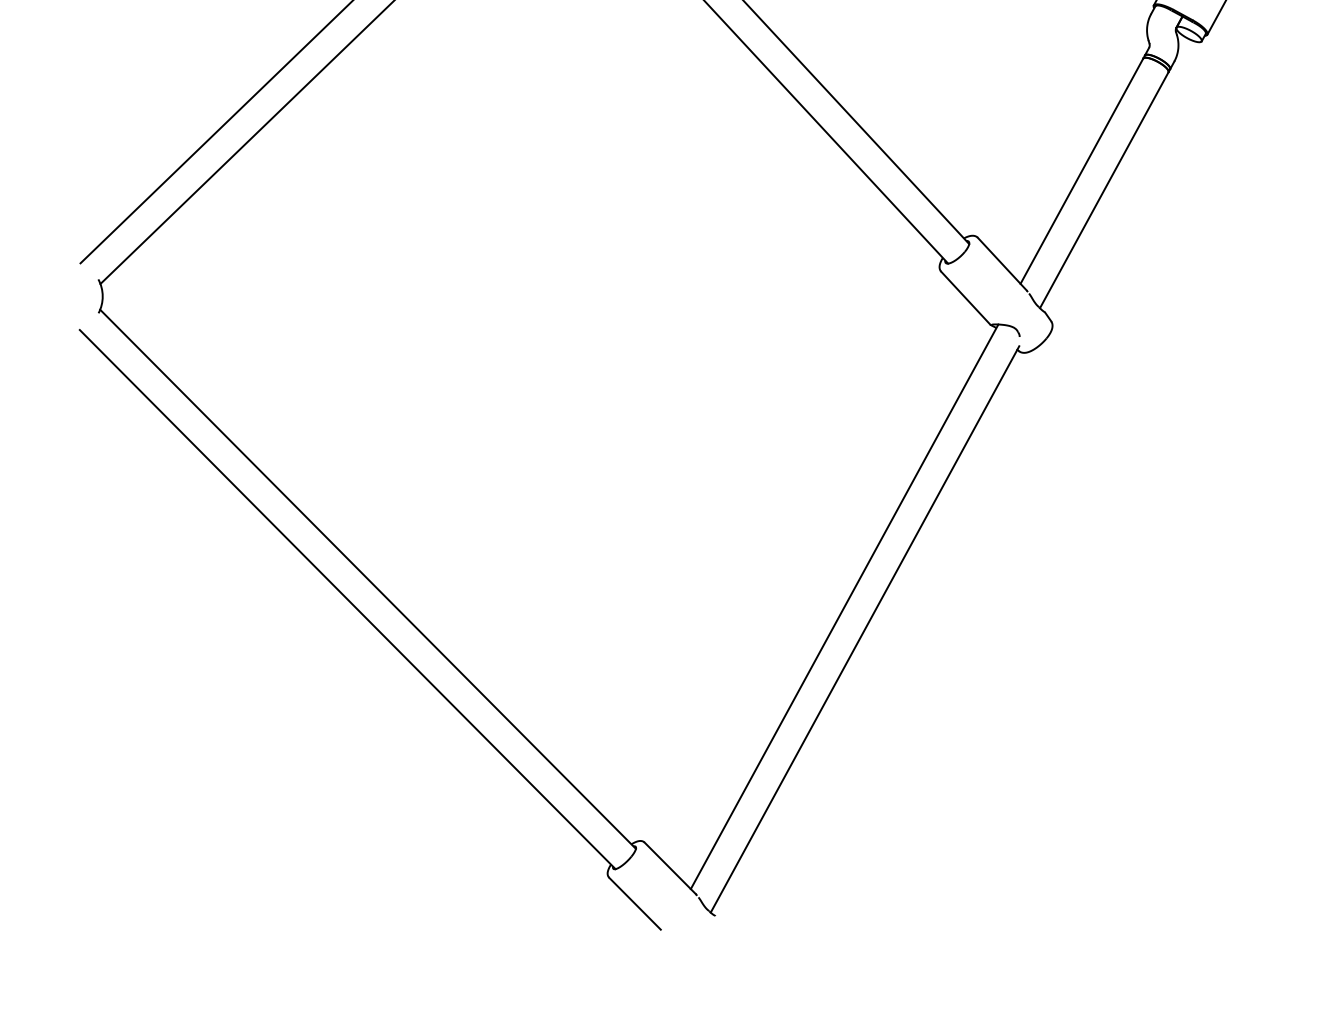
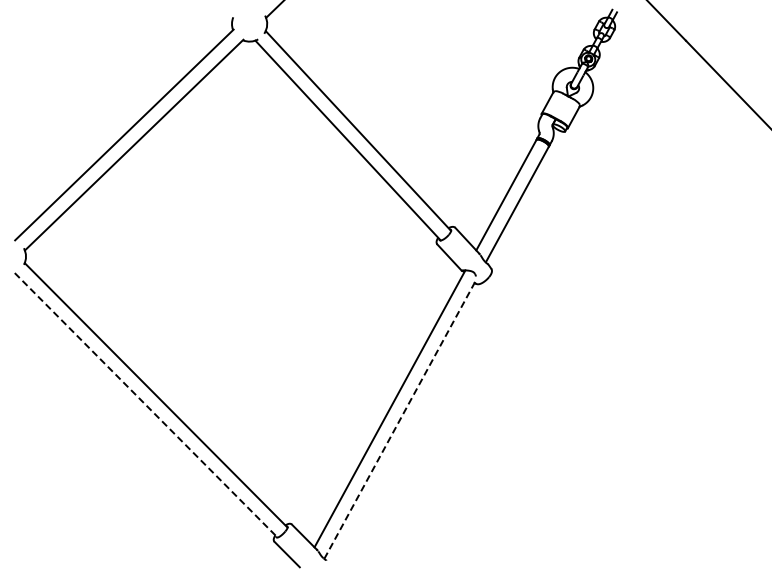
line: (348, 599) -> (146, 405), solid -> dashed
line: (866, 628) -> (400, 419), solid -> dashed

